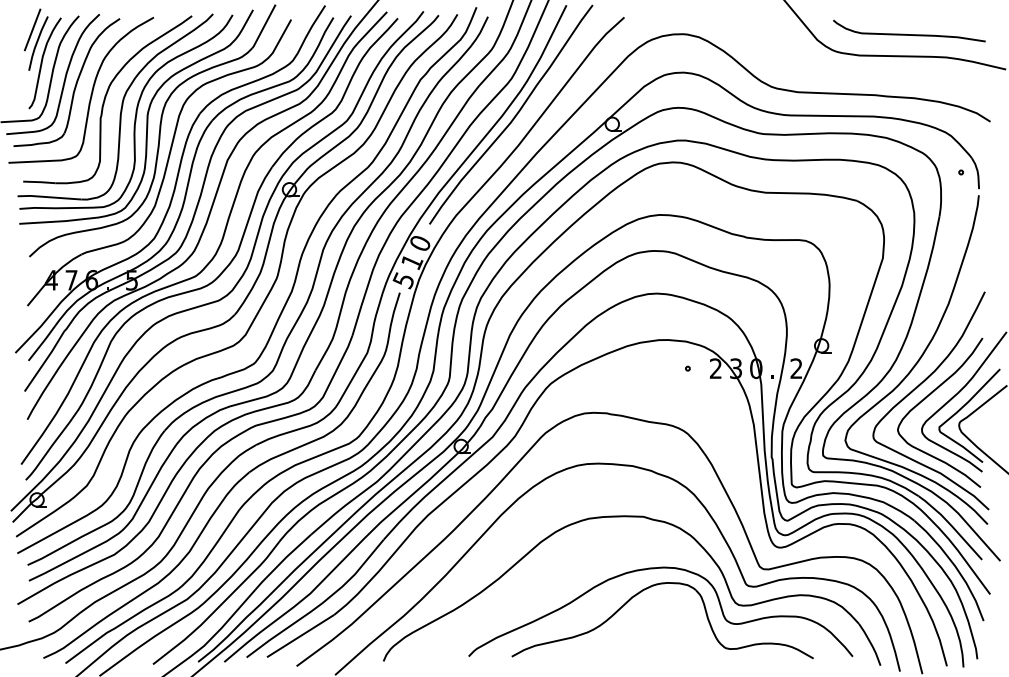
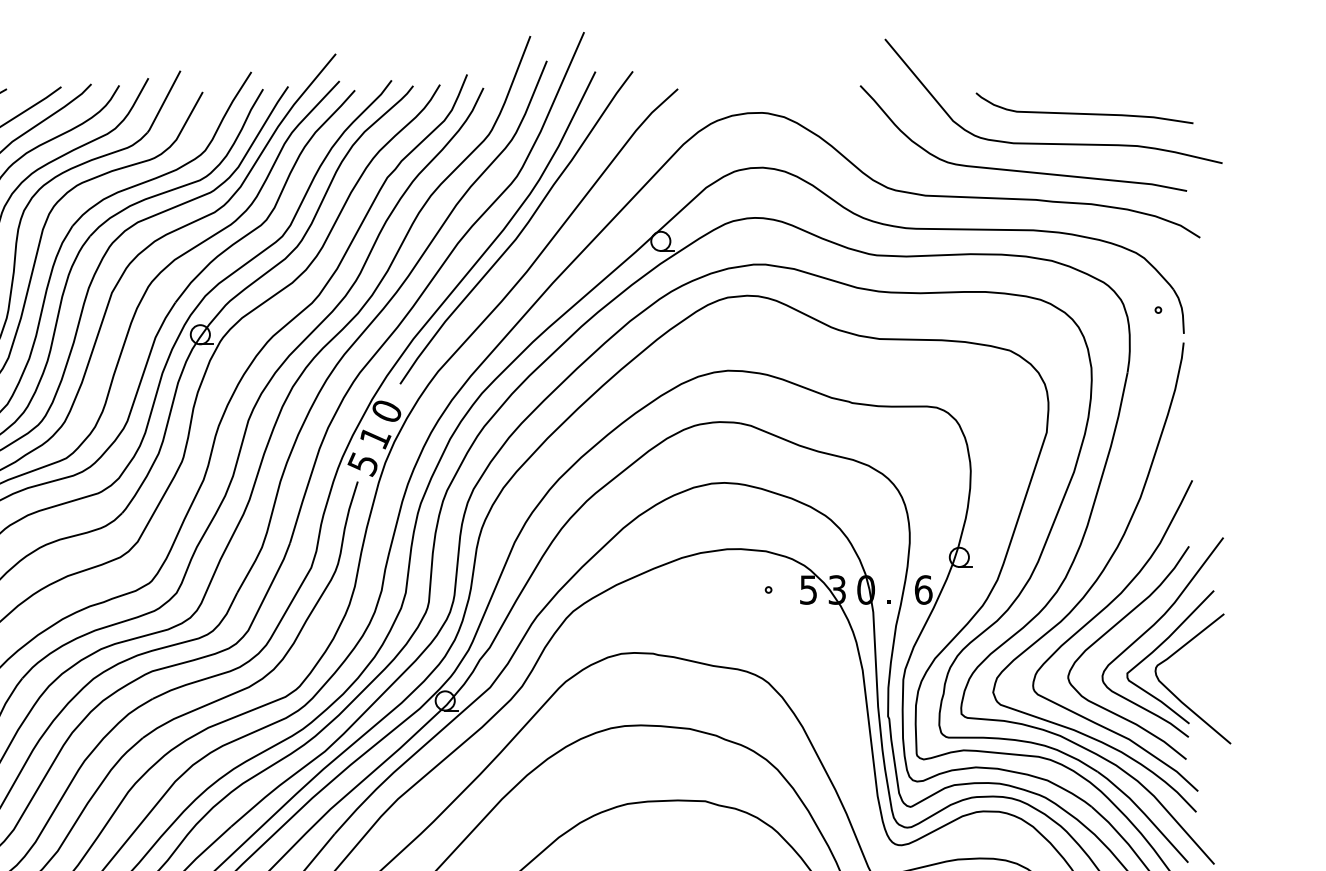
curve: (860, 73) -> (1014, 168), added
text: (715, 368) -> (807, 589), 2 -> 5
text: (796, 368) -> (923, 589), 2 -> 6

